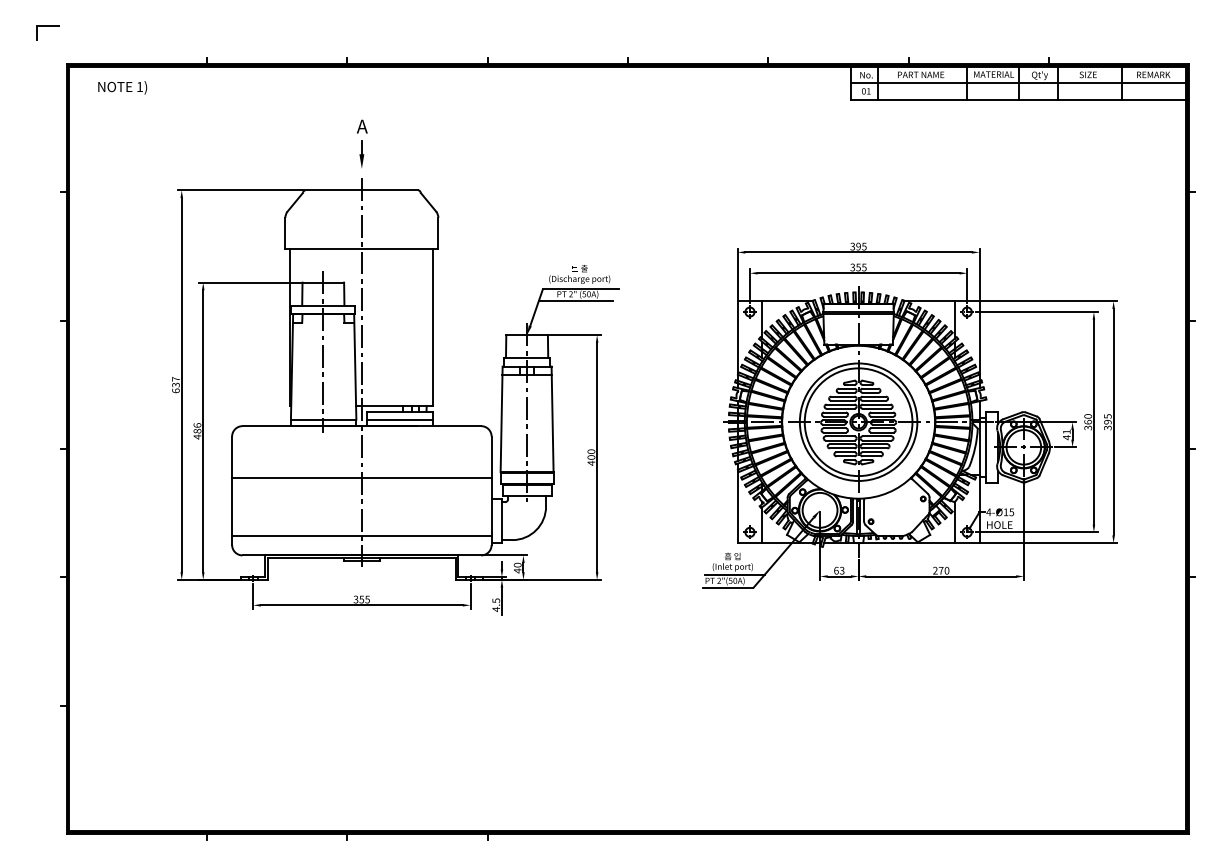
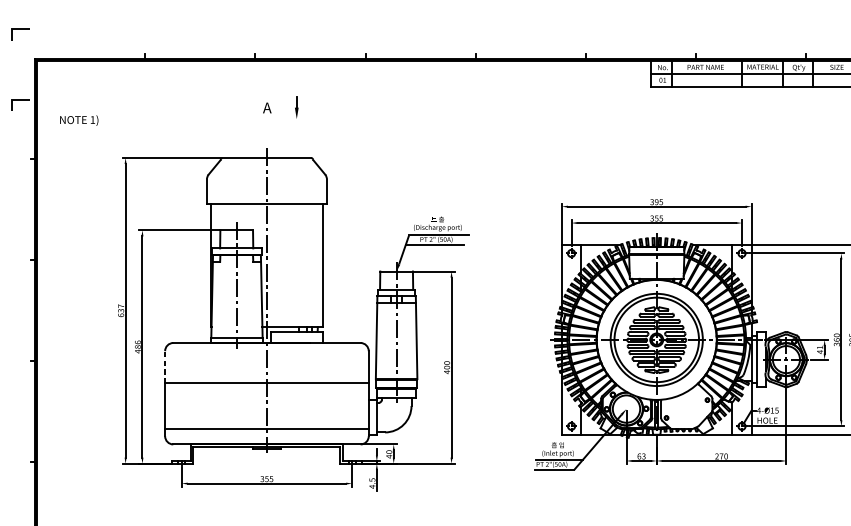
text: (122, 87) -> (79, 120), moved
line: (47, 116) -> (20, 100), added
part: (361, 154) -> (296, 107), moved
line: (399, 419) -> (296, 337), removed
line: (232, 457) -> (165, 367), solid -> dashed

